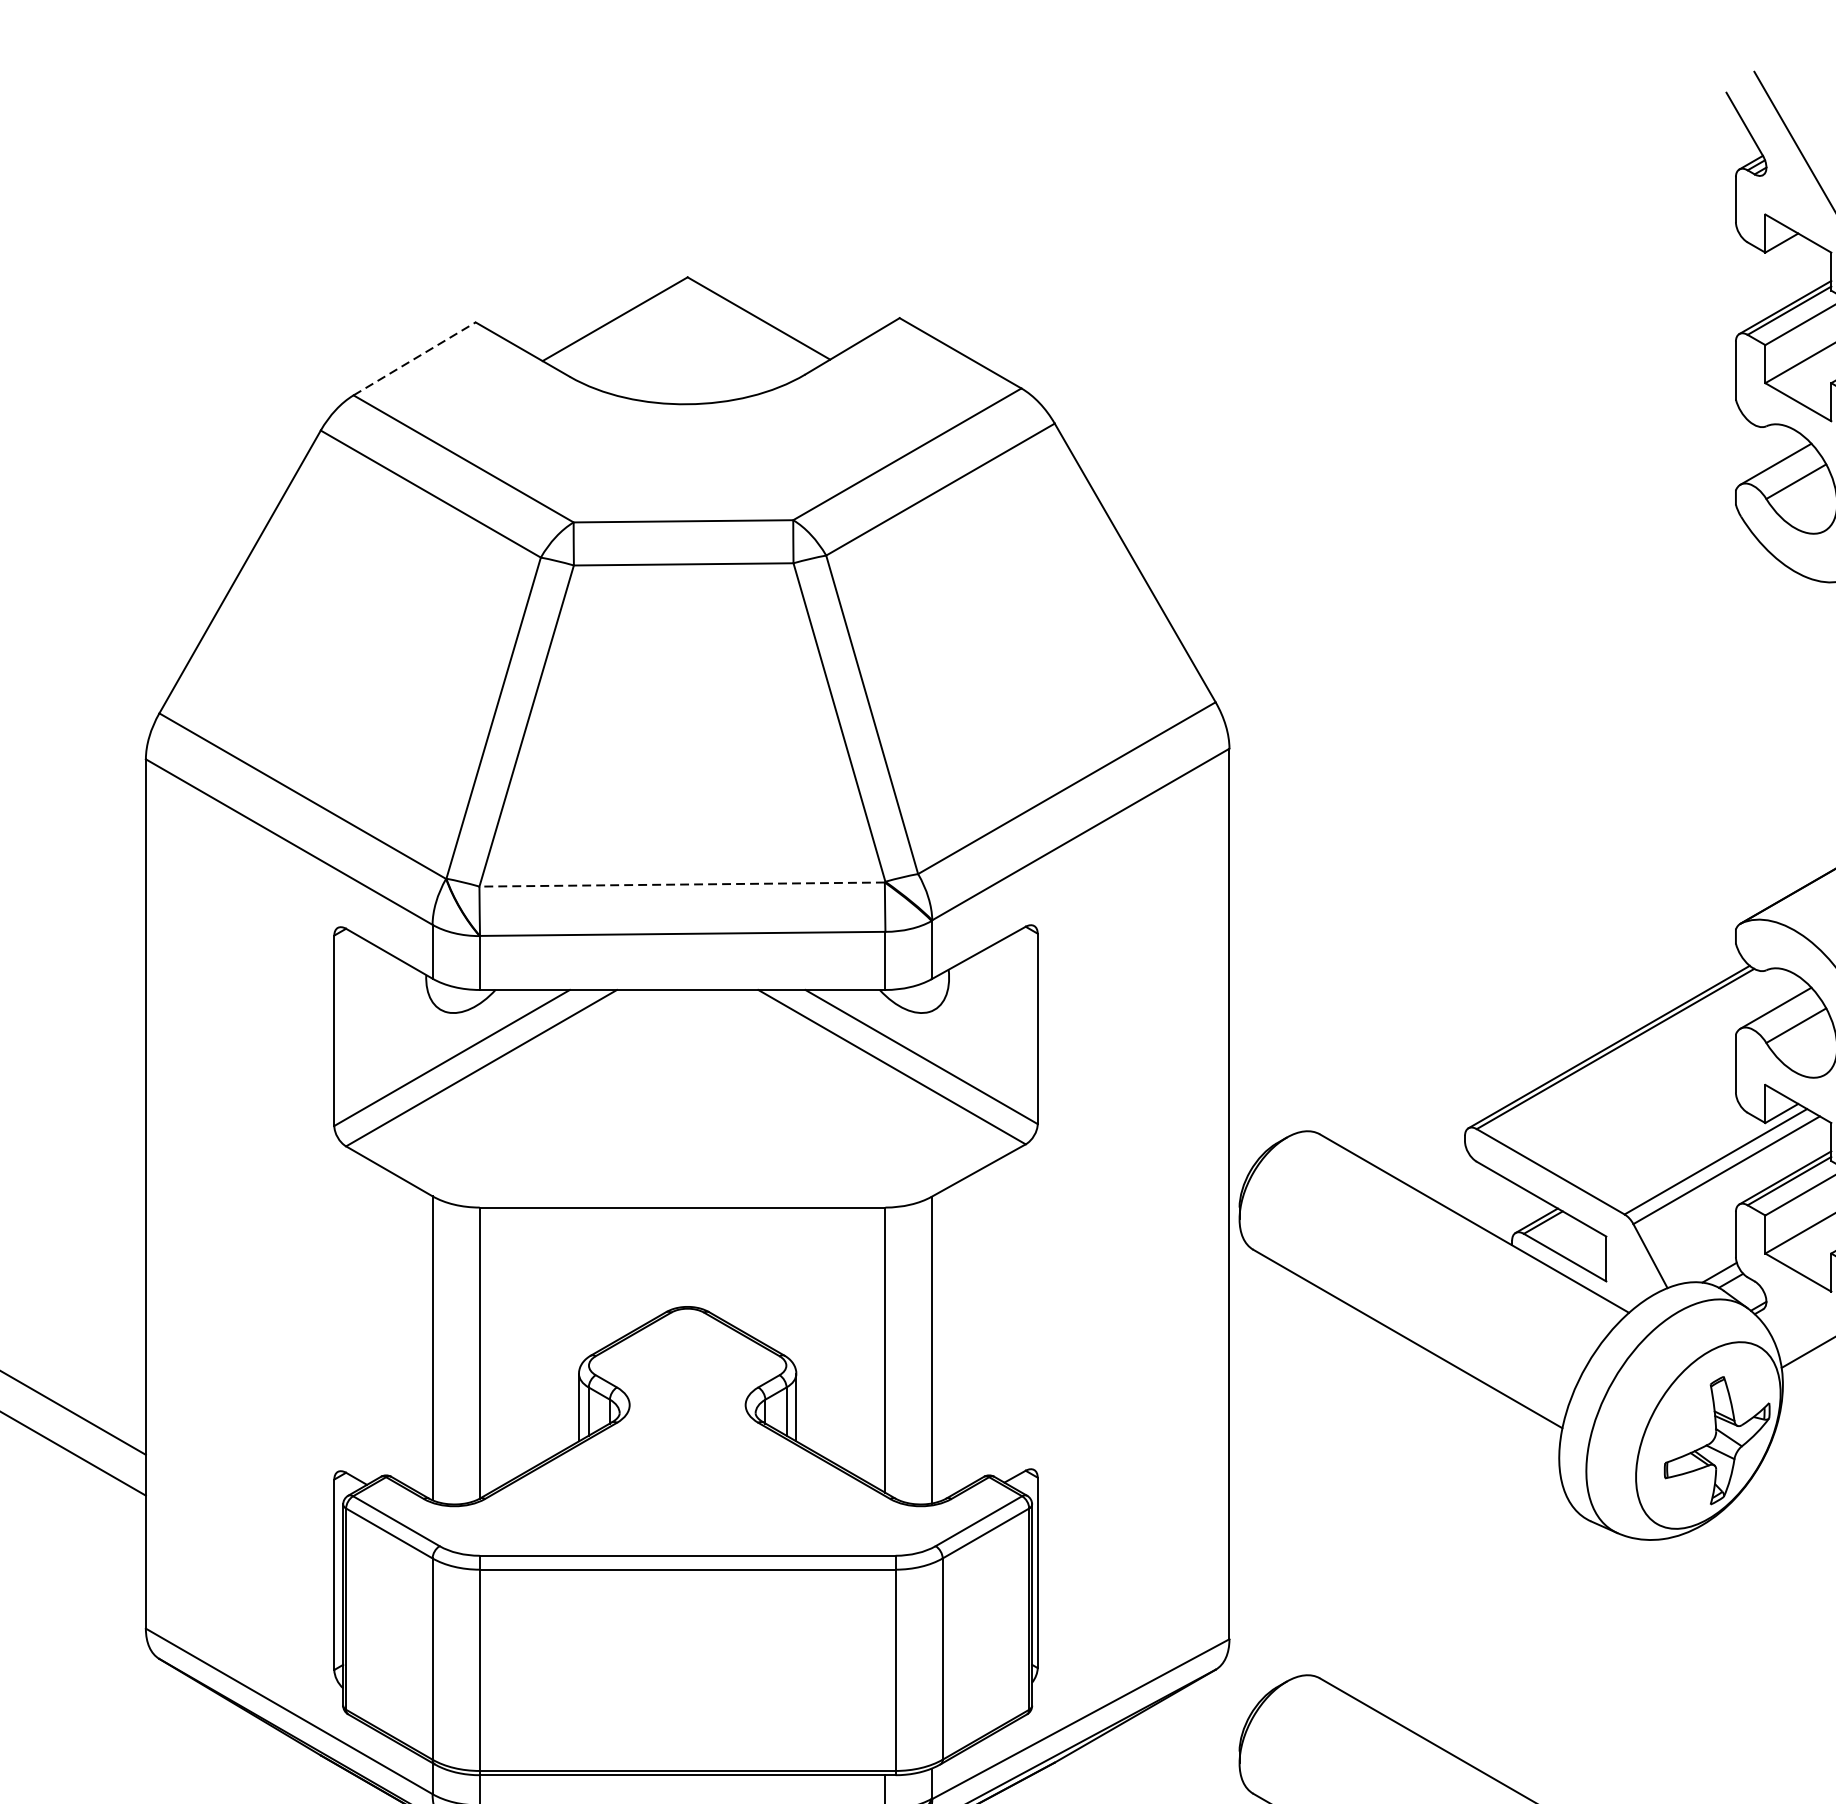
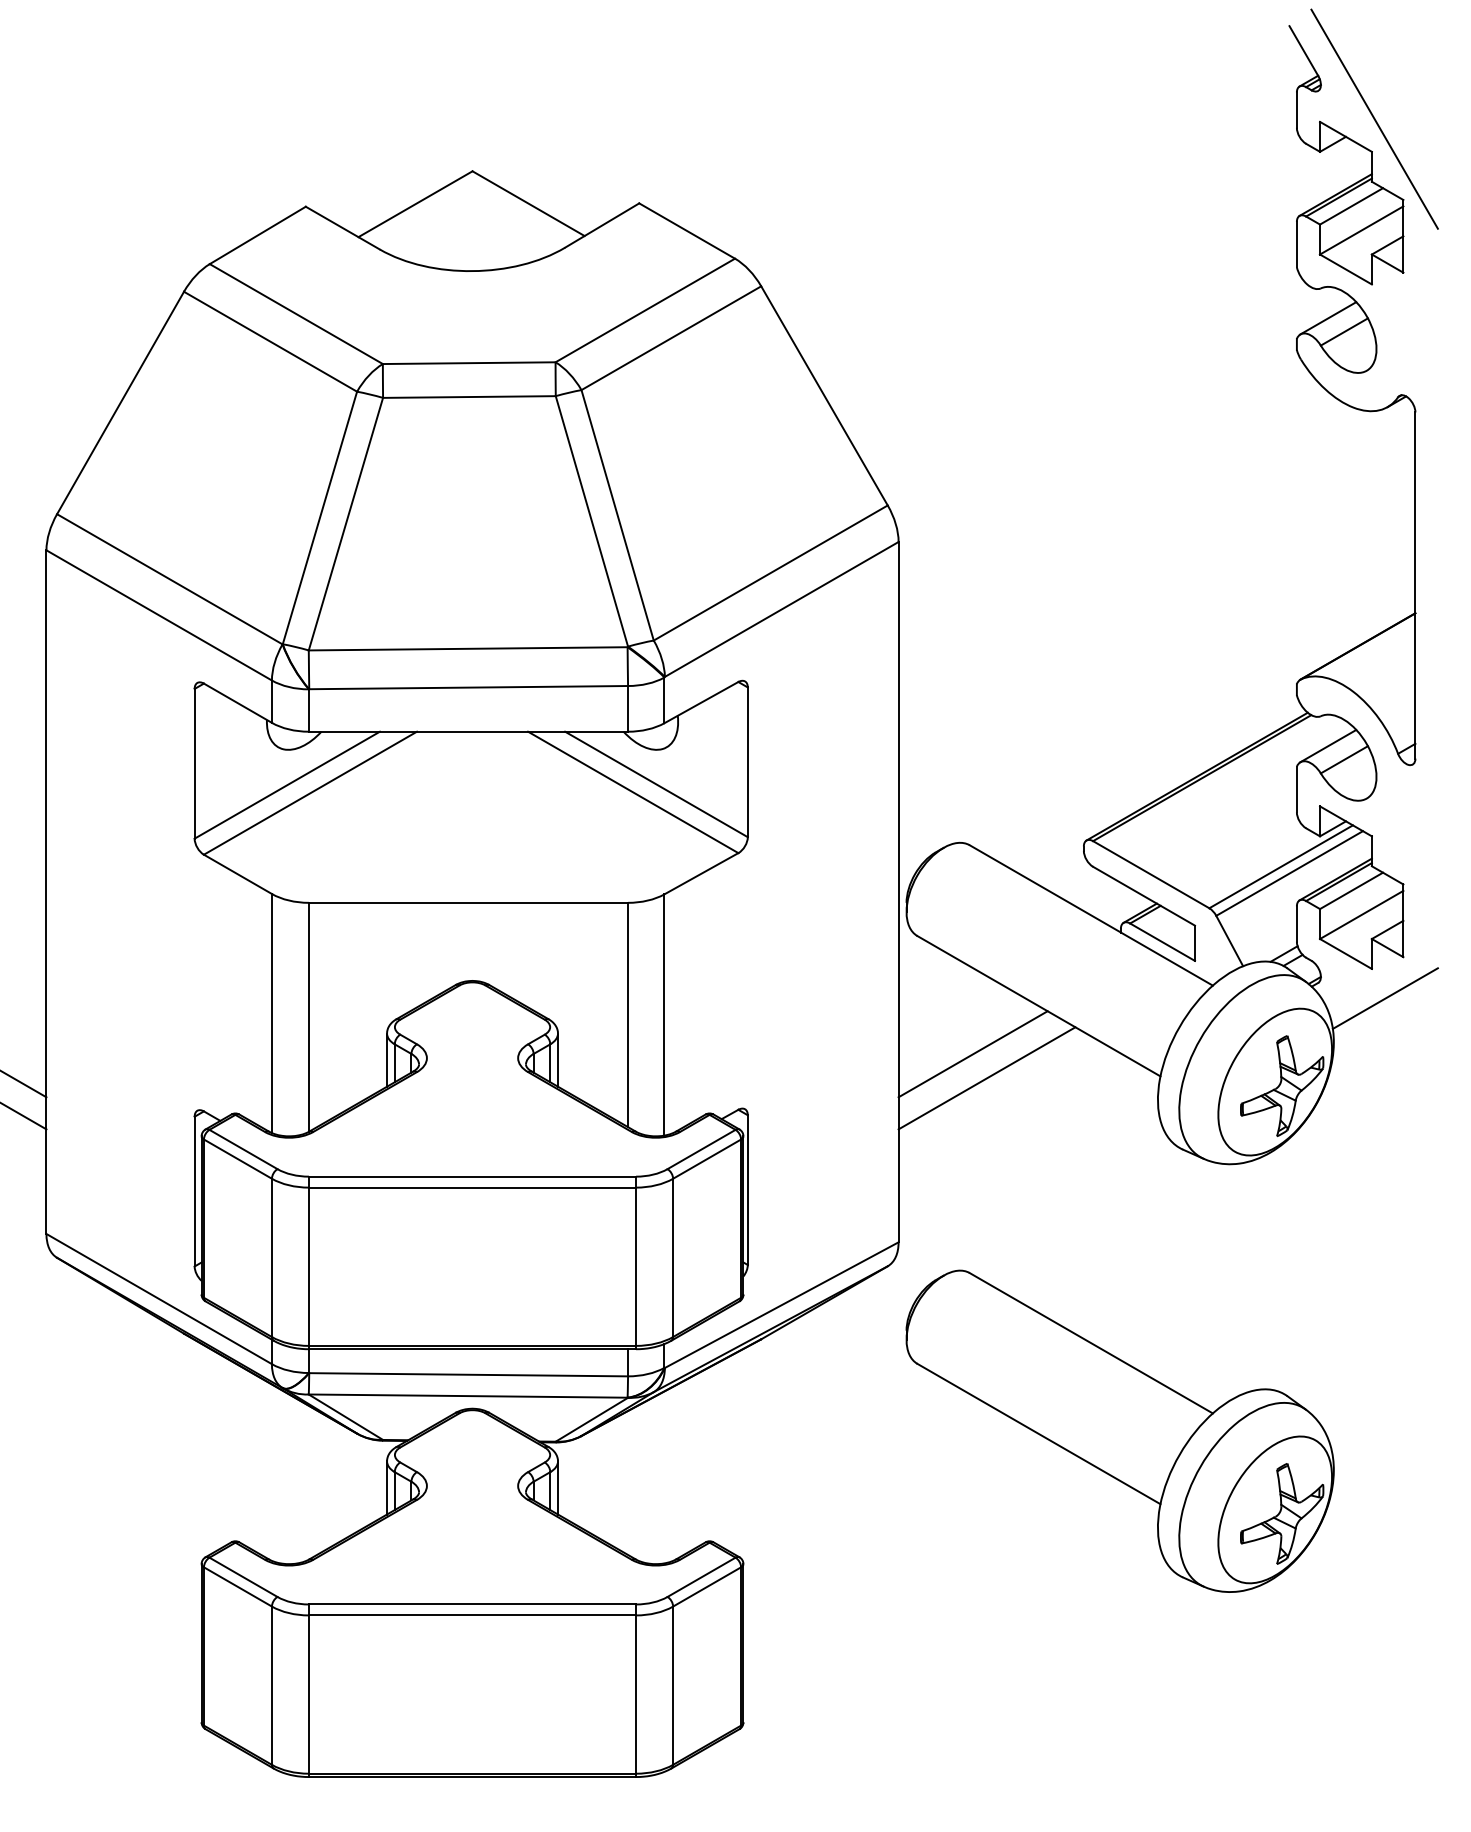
line: (414, 358) -> (257, 235), dashed -> solid
line: (681, 884) -> (467, 648), dashed -> solid
line: (1323, 1400) -> (972, 1054), added
line: (1341, 1430) -> (986, 1078), added

